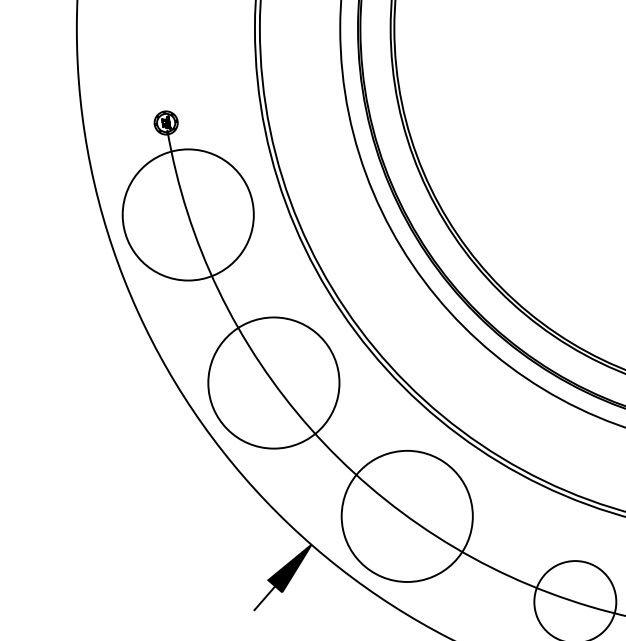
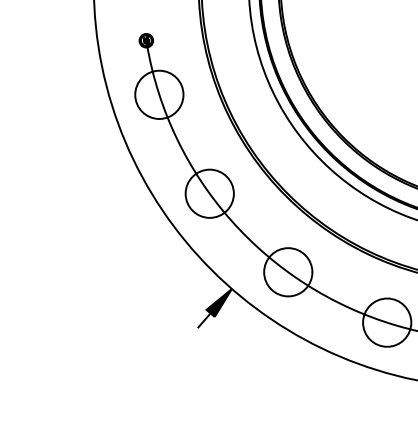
circle: (188, 214) -> (159, 94), size x0.62
circle: (273, 382) -> (209, 193), size x0.62
circle: (407, 516) -> (288, 272), size x0.62

